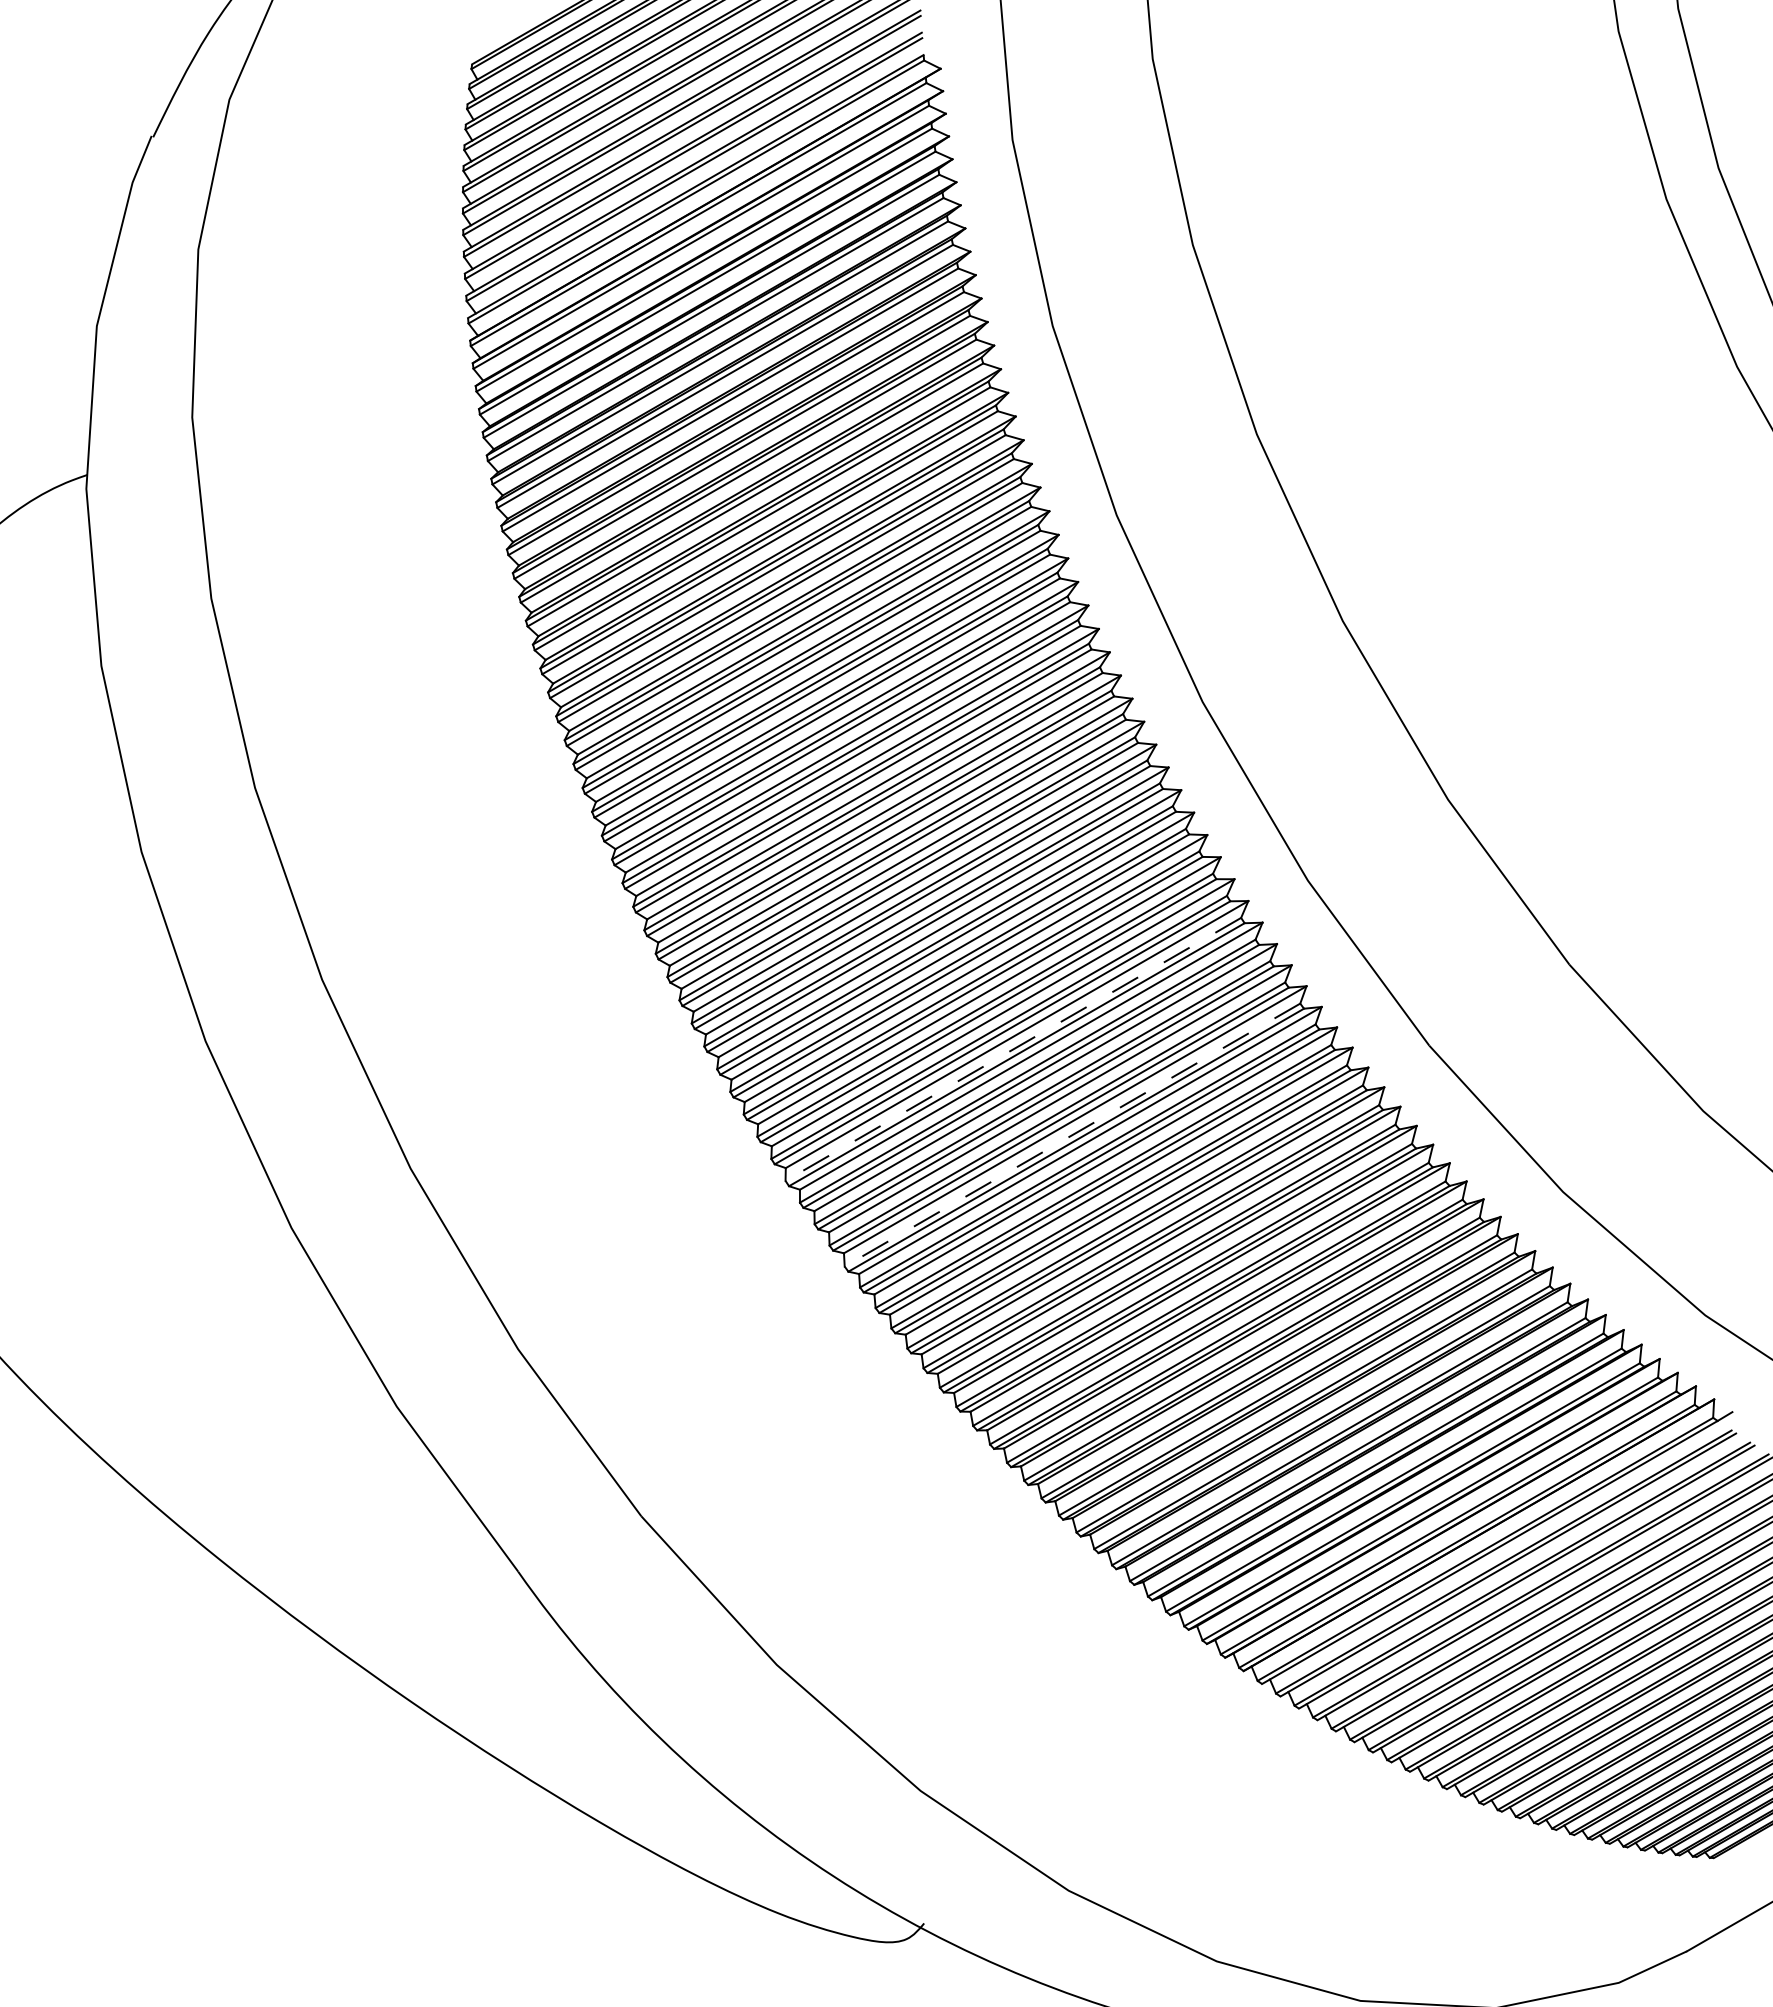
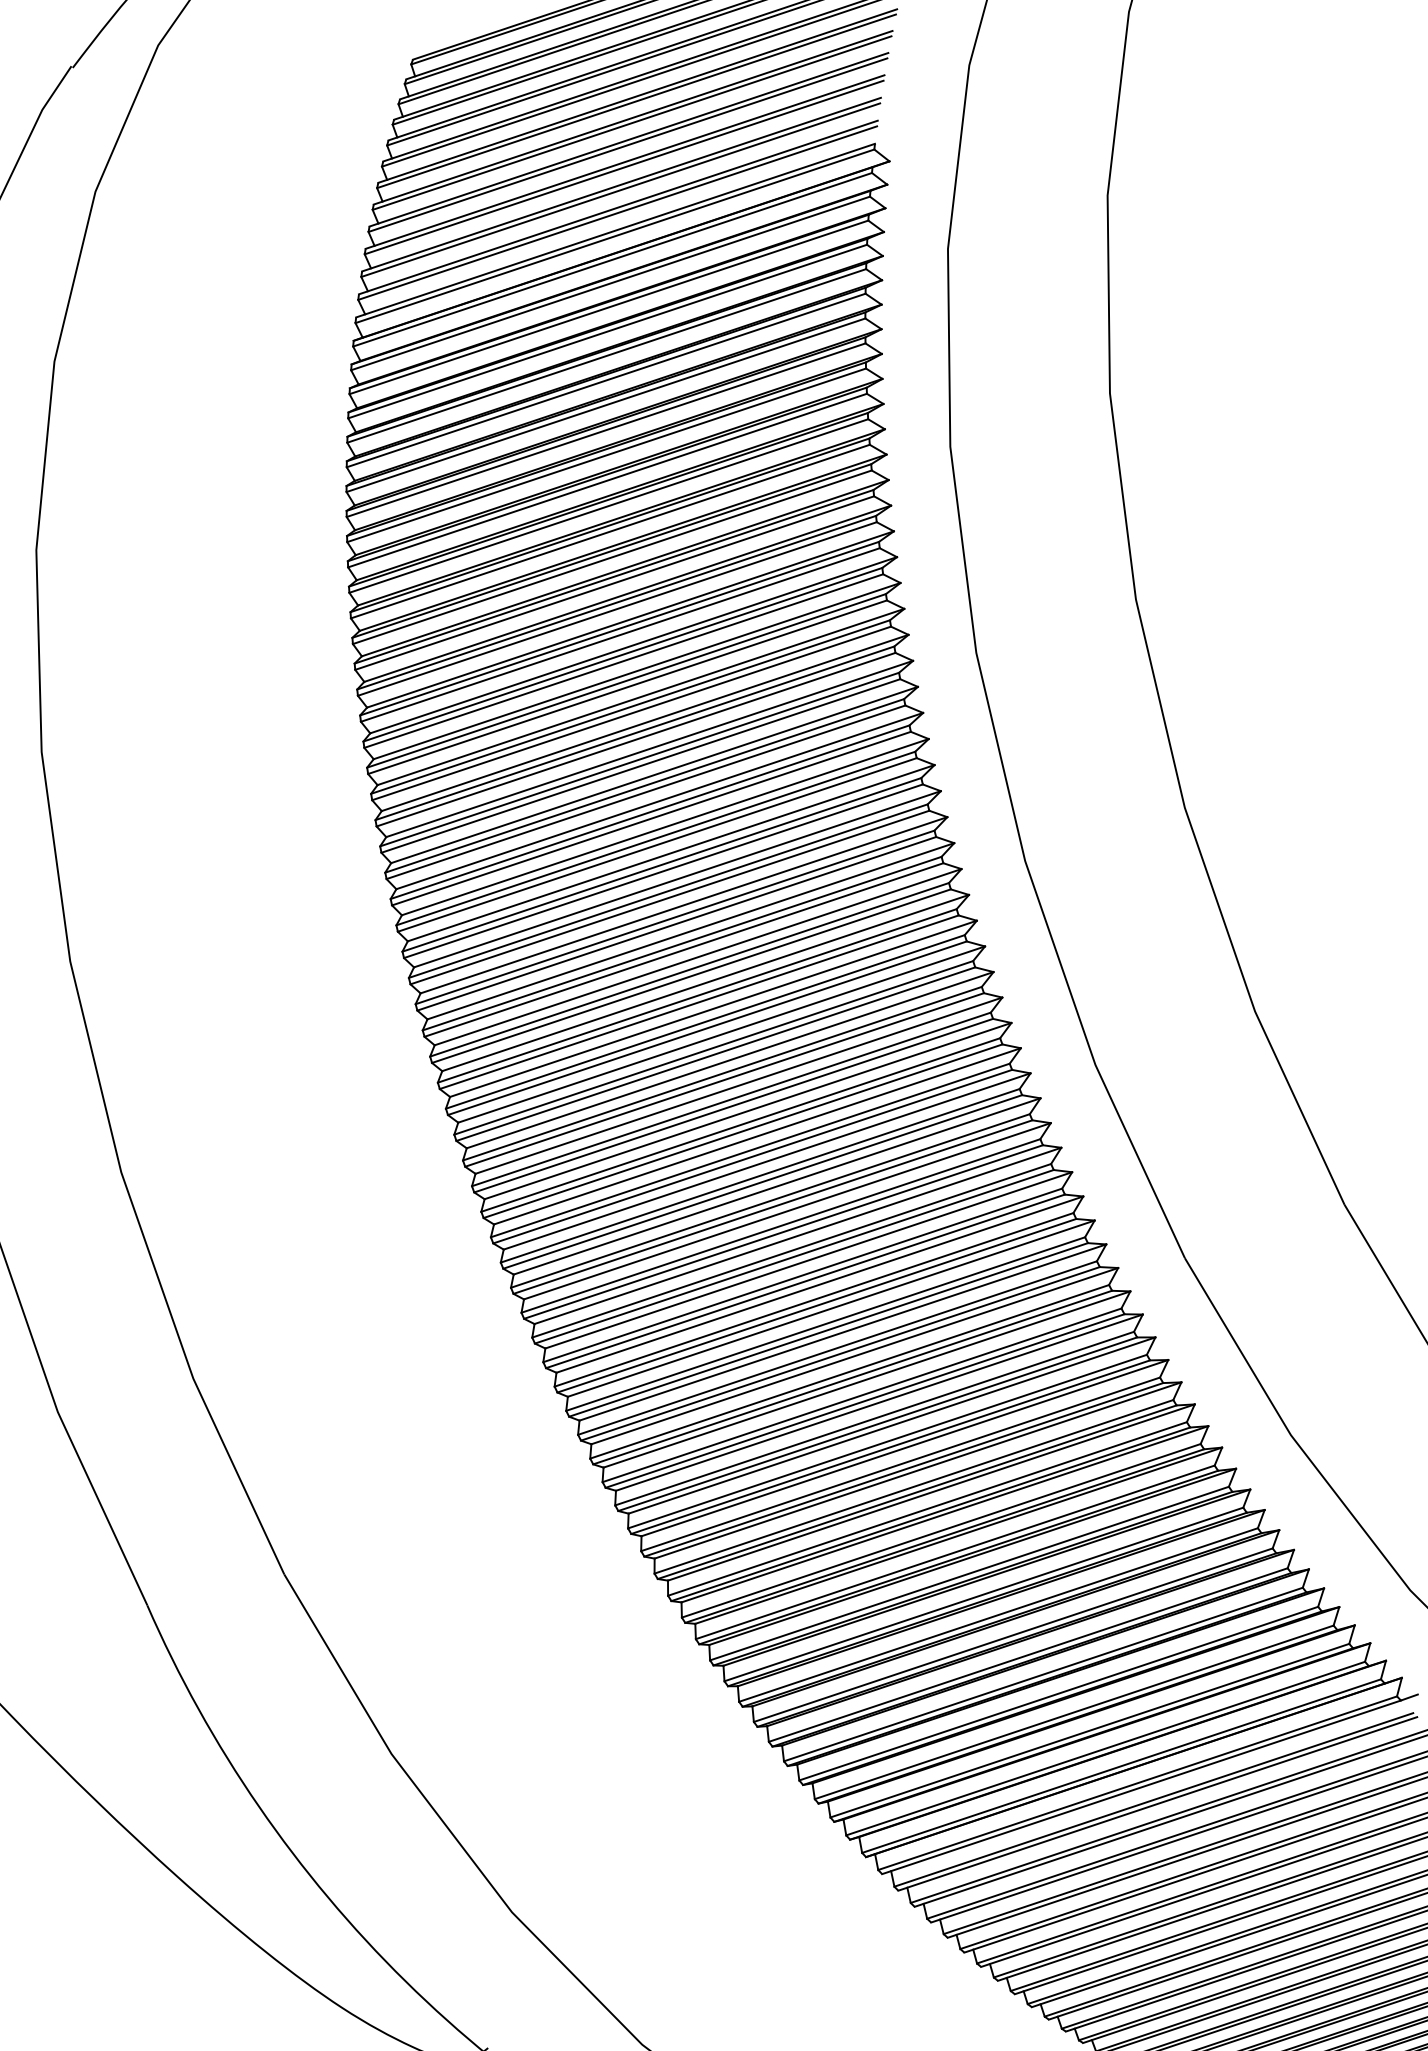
line: (1012, 1049) -> (759, 1175), dashed -> solid
line: (1072, 1135) -> (802, 1275), dashed -> solid

